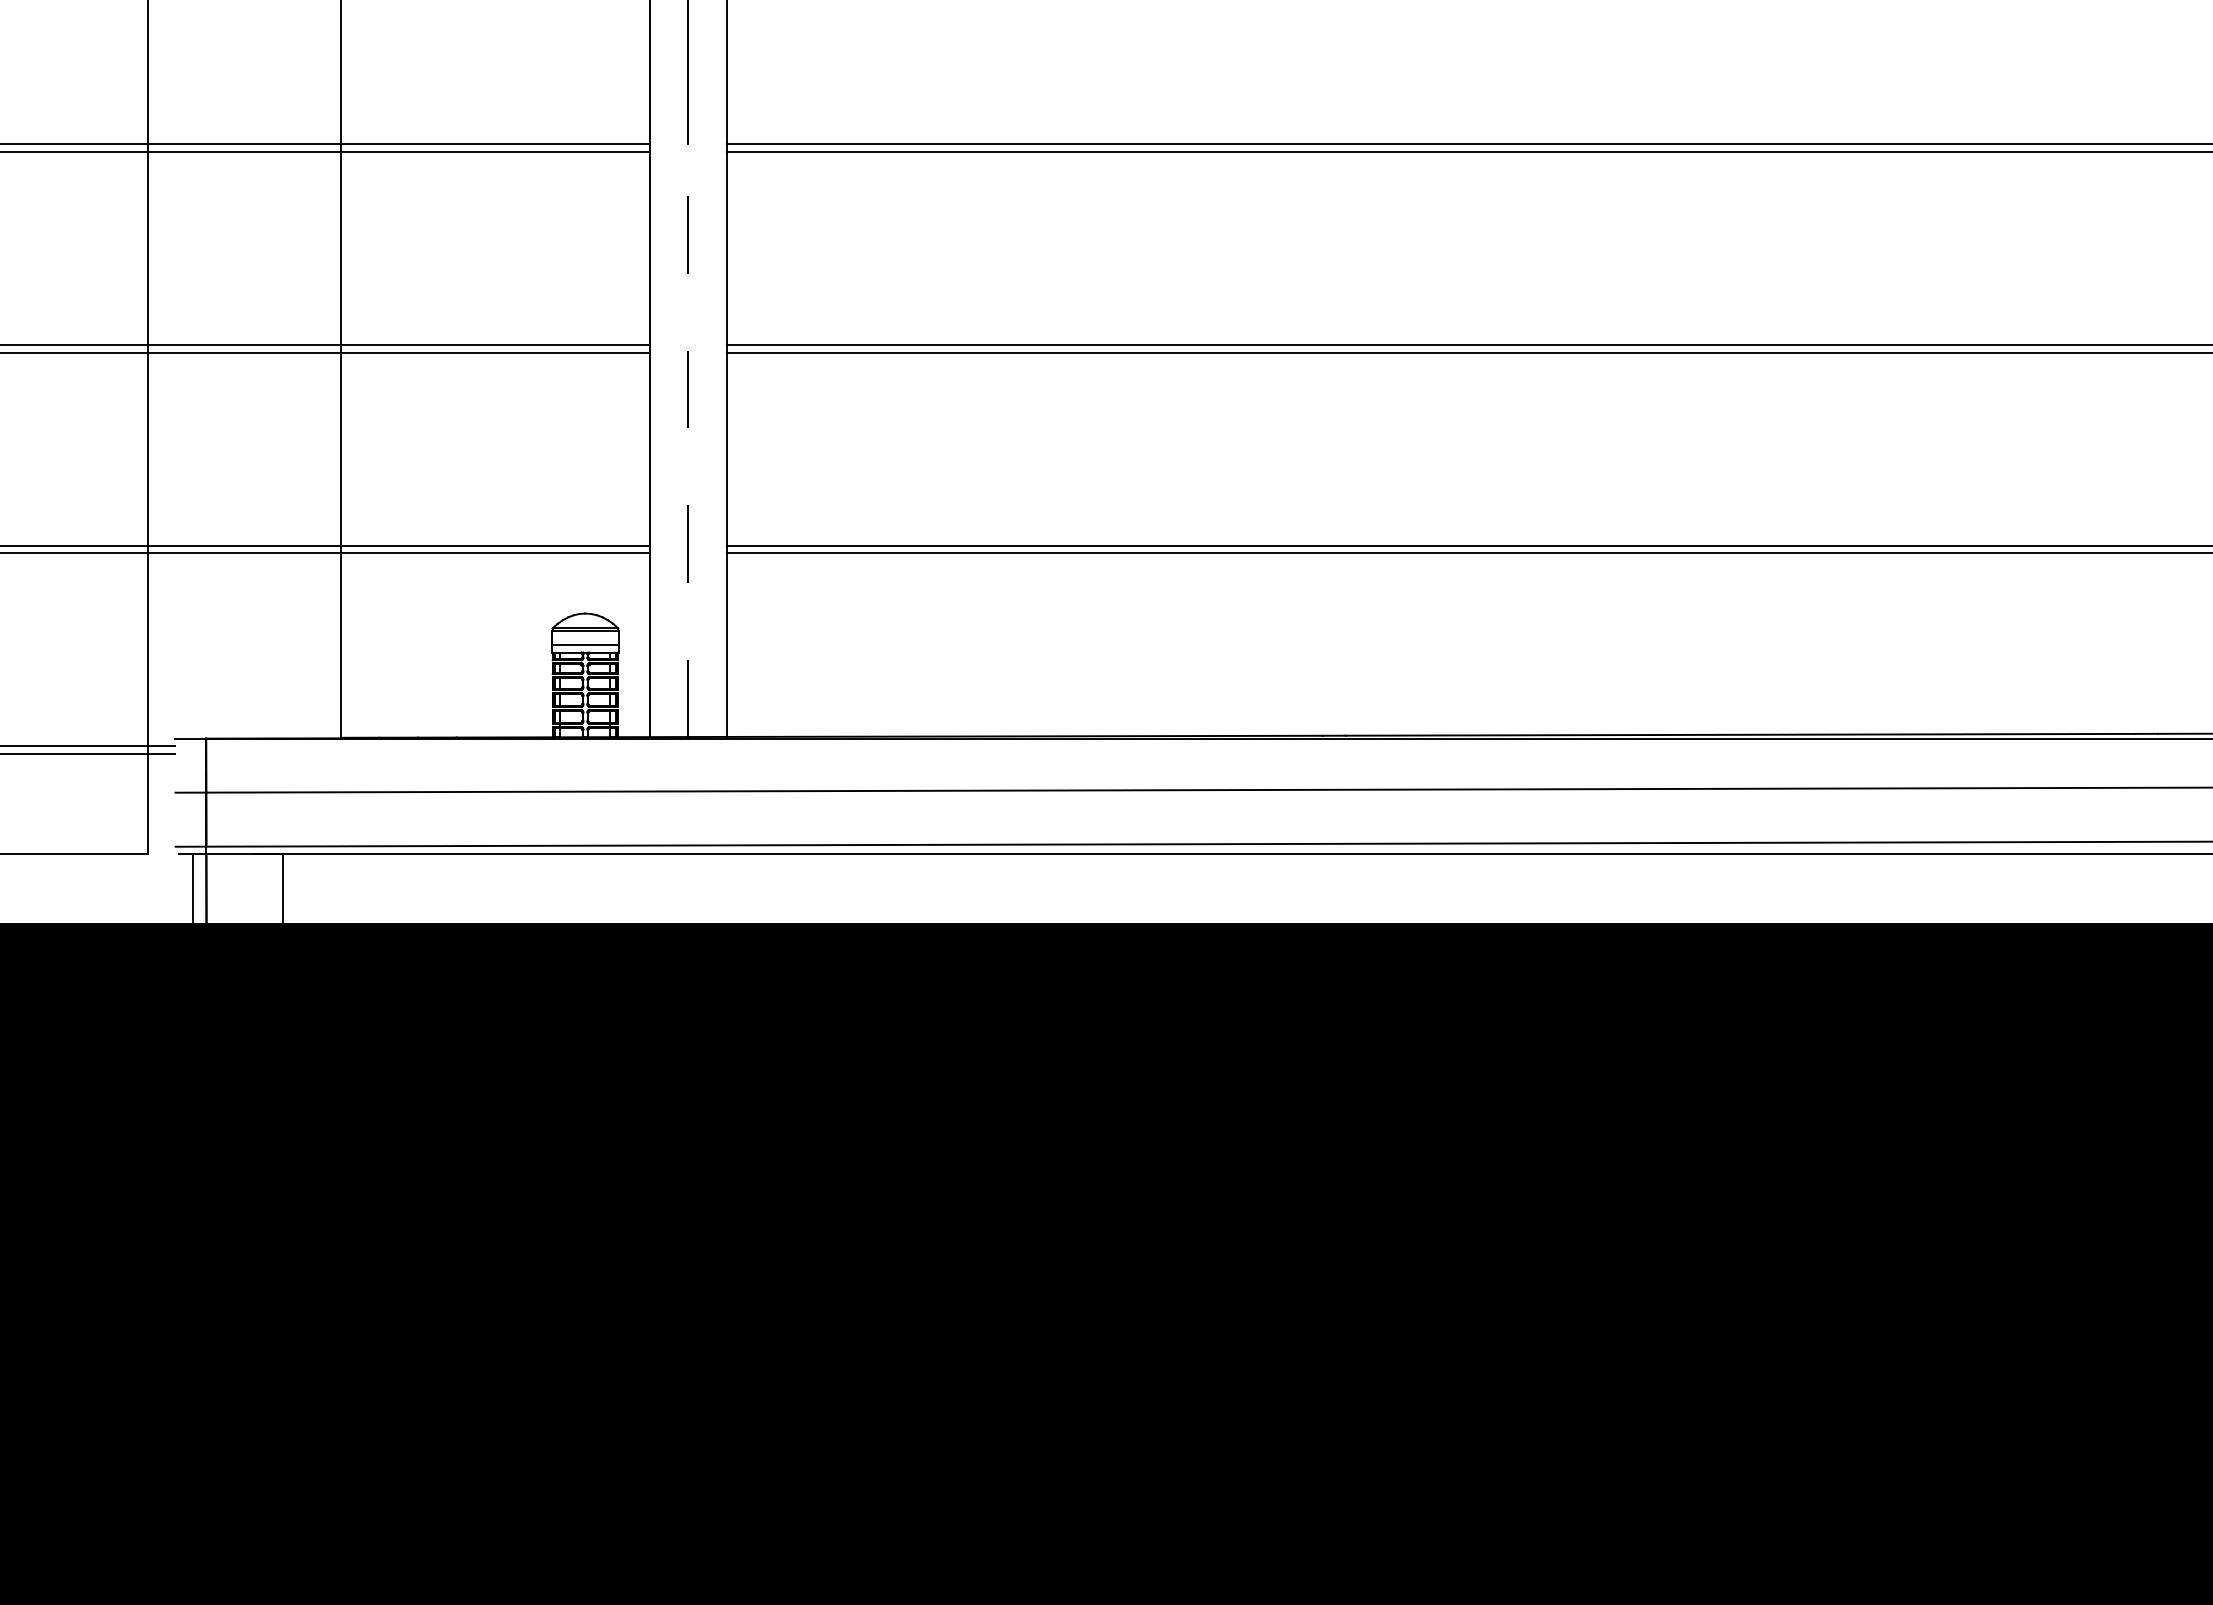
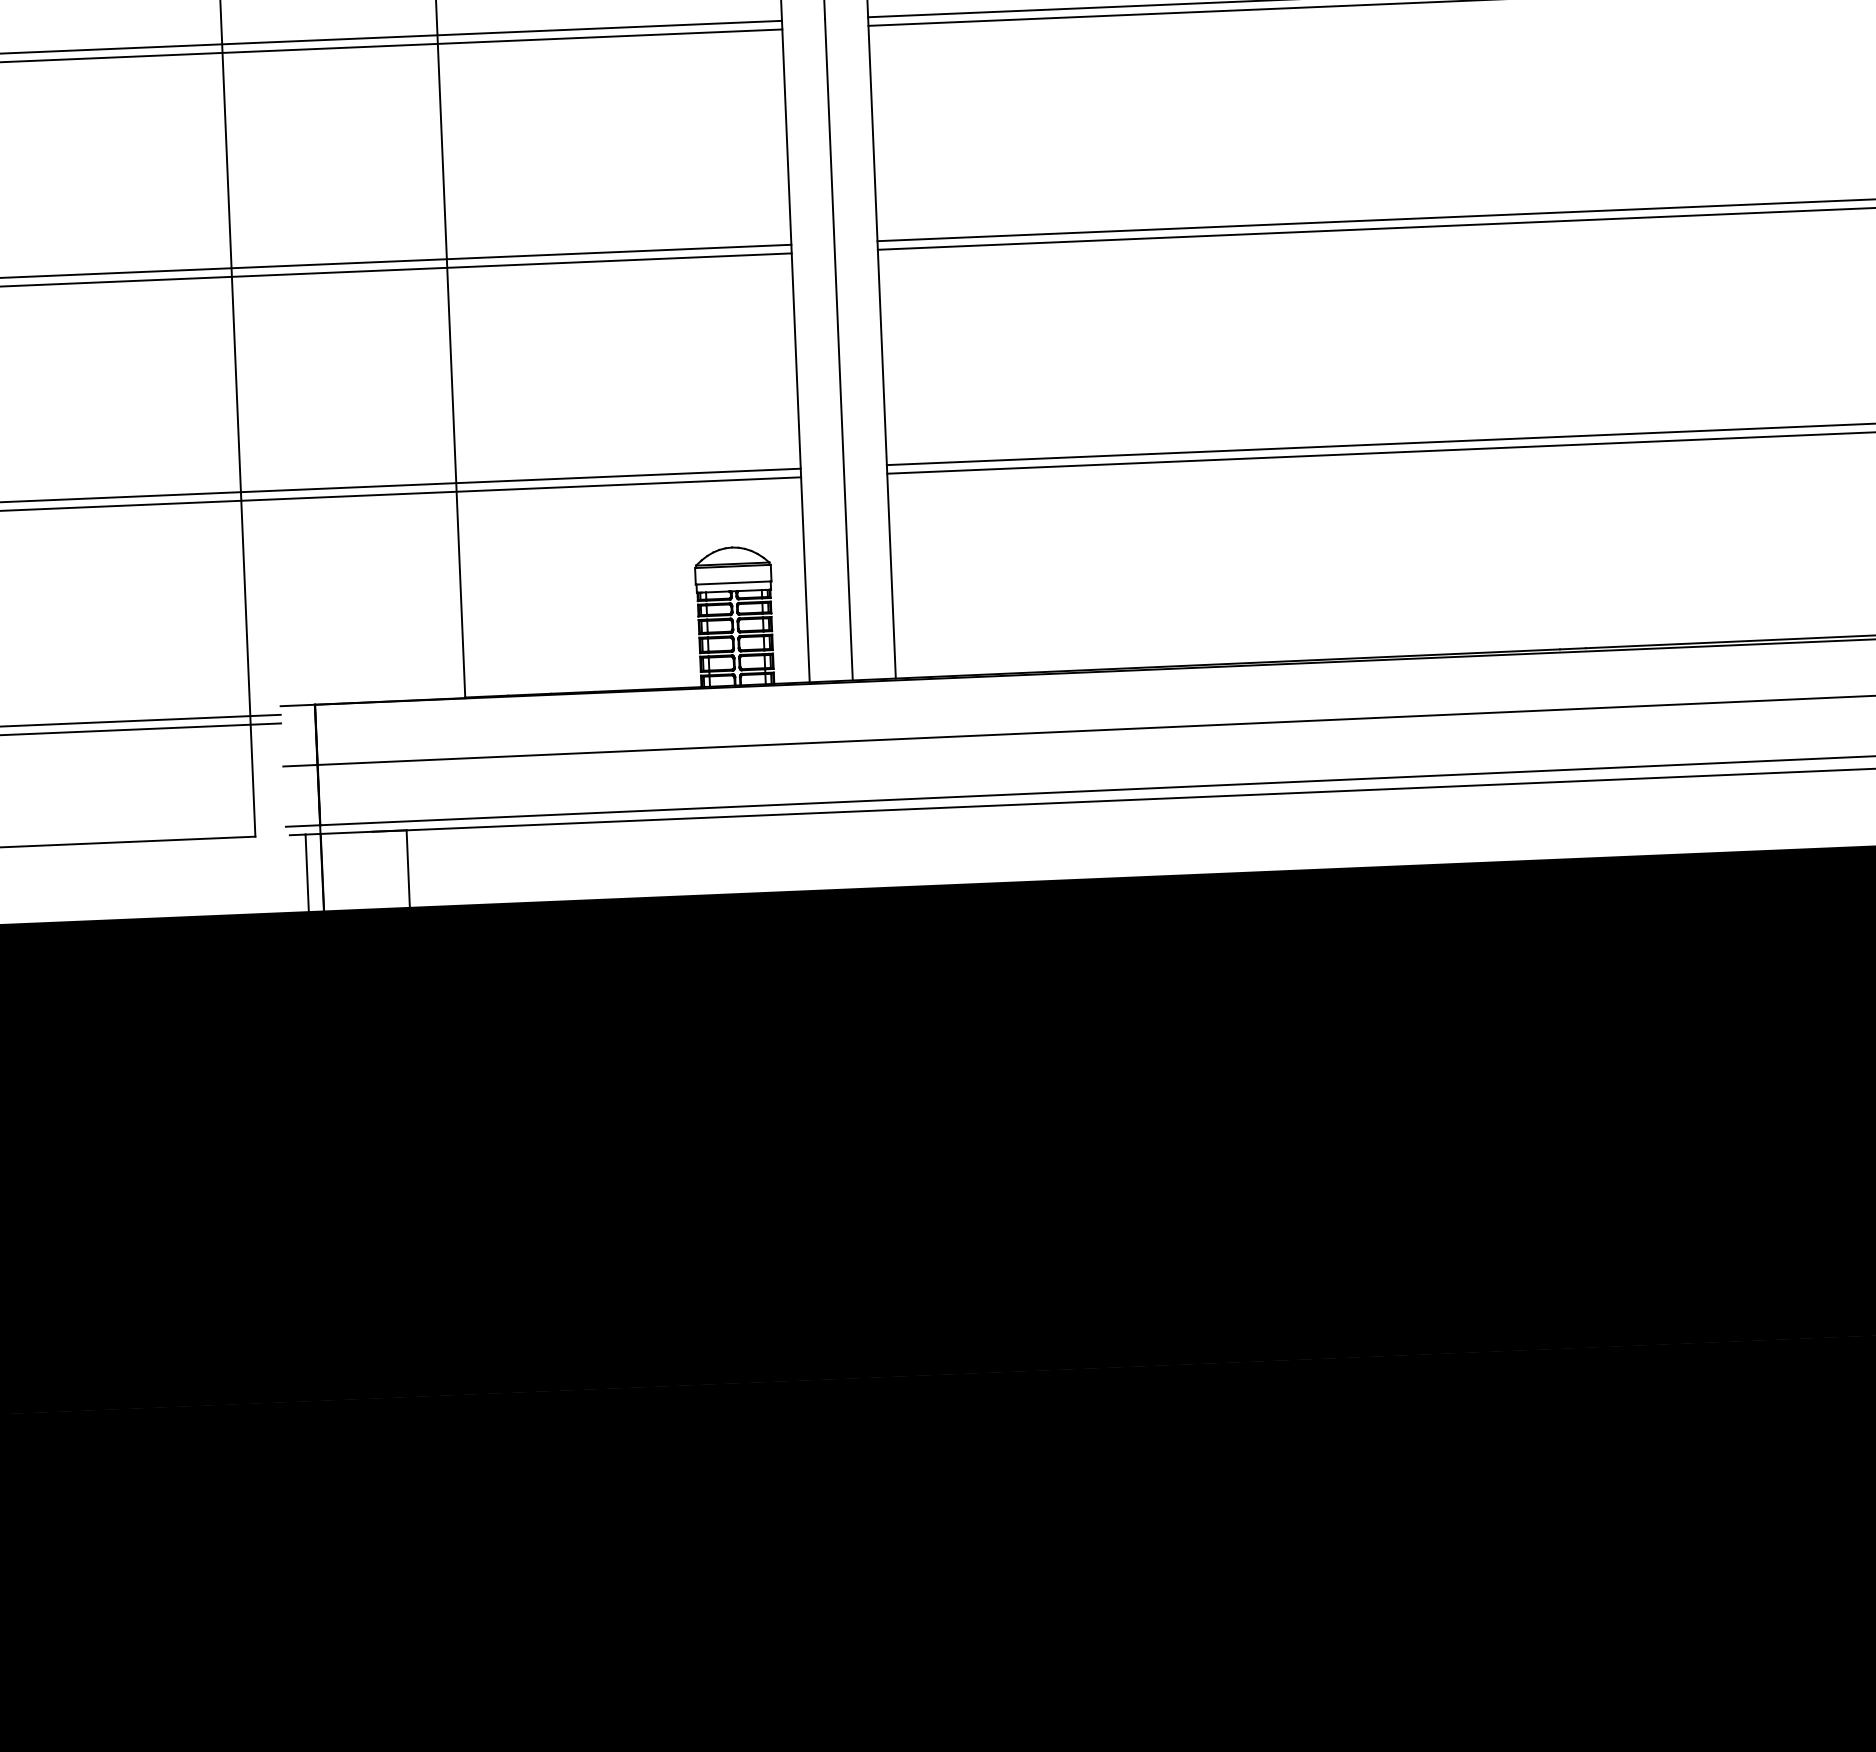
line: (688, 440) -> (839, 349), dashed -> solid

